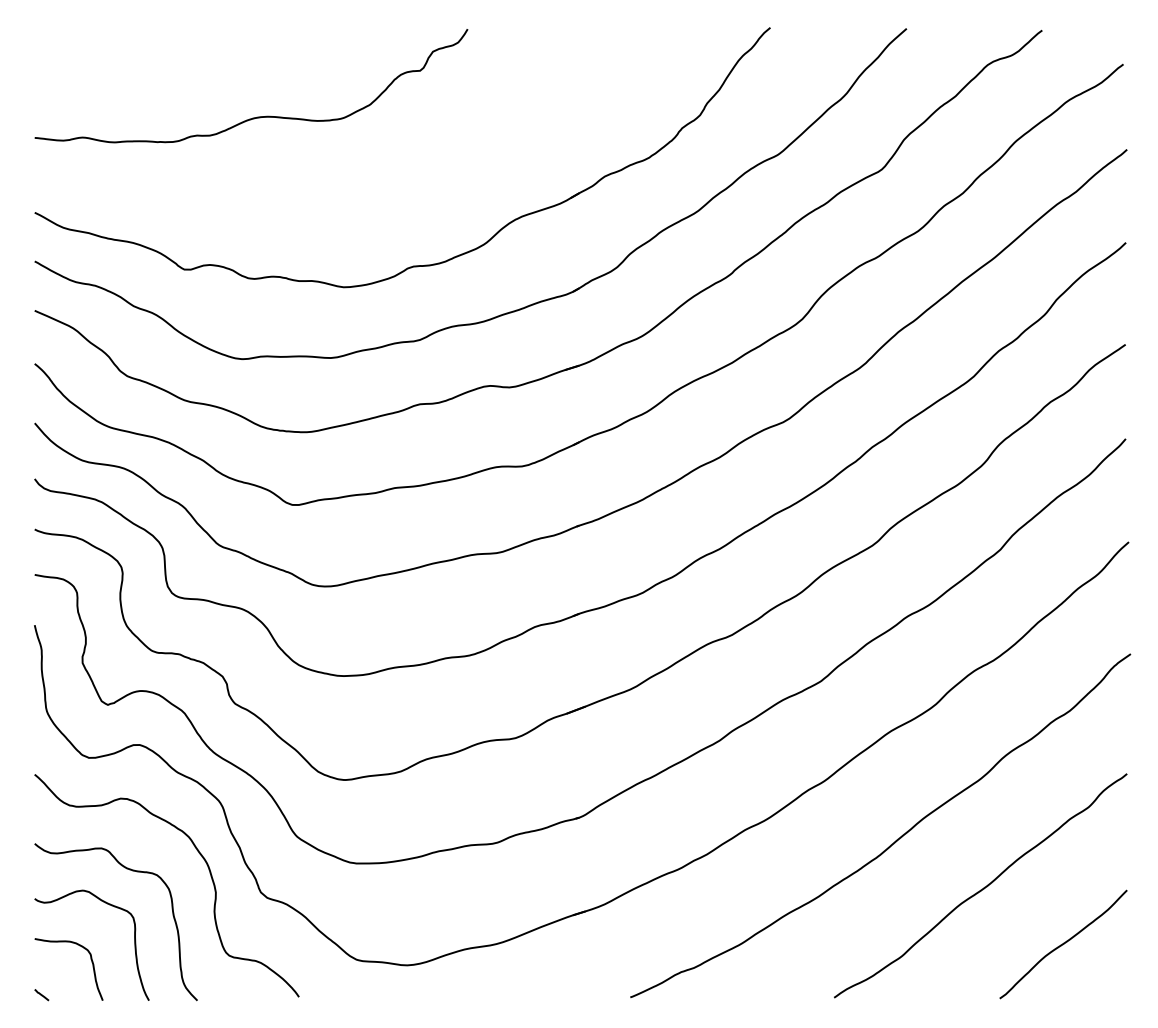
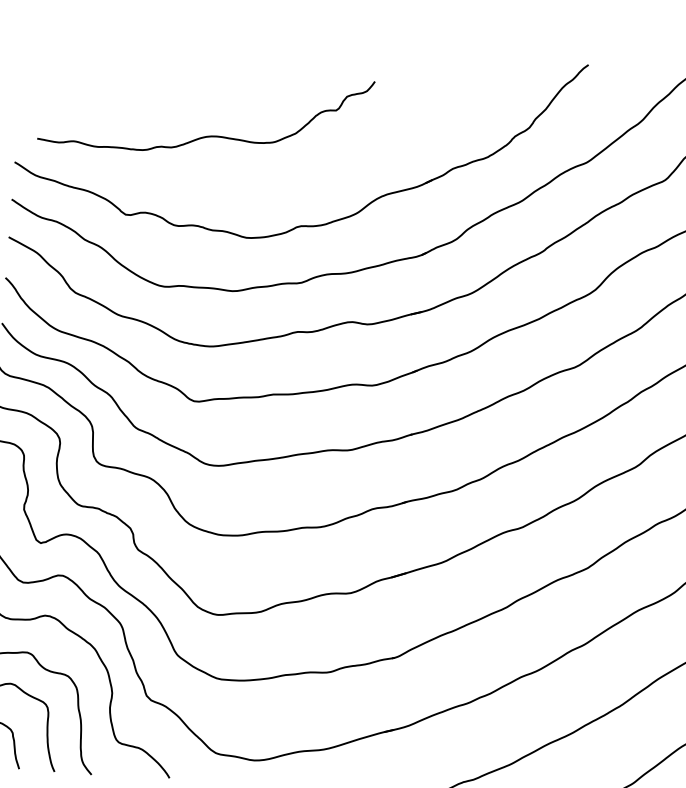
curve: (257, 116) -> (208, 135), moved

